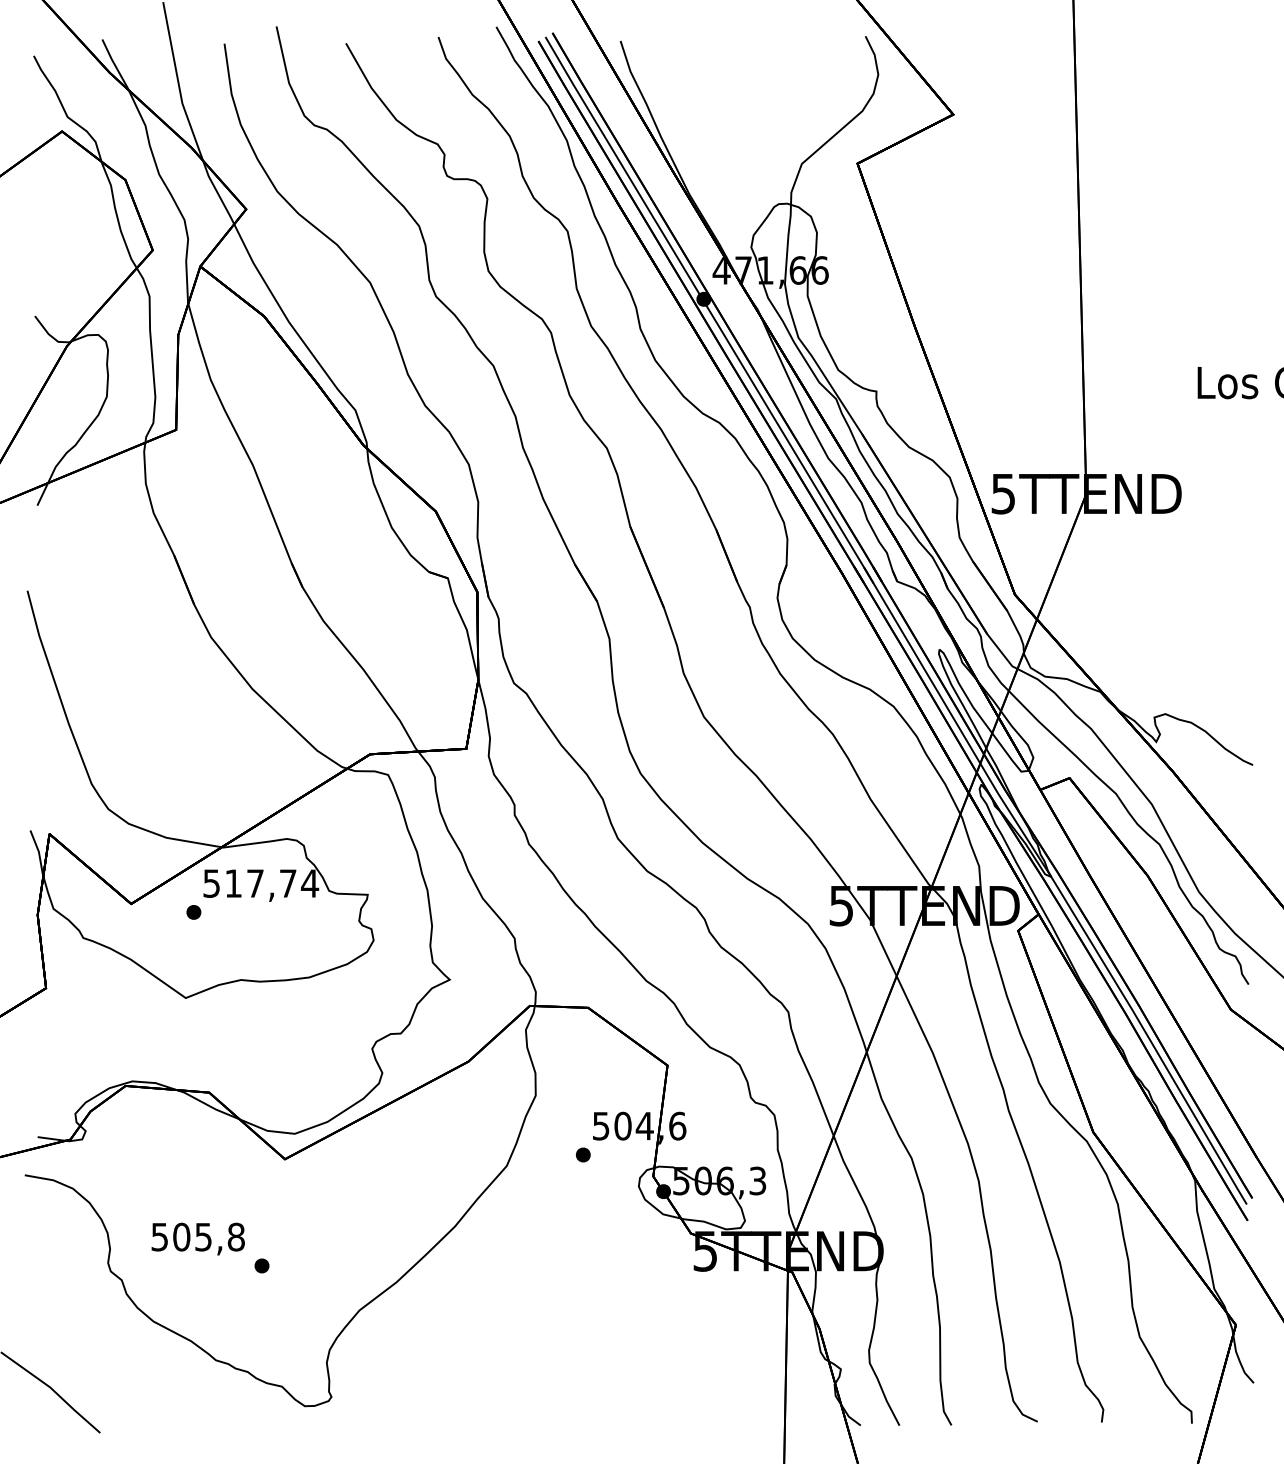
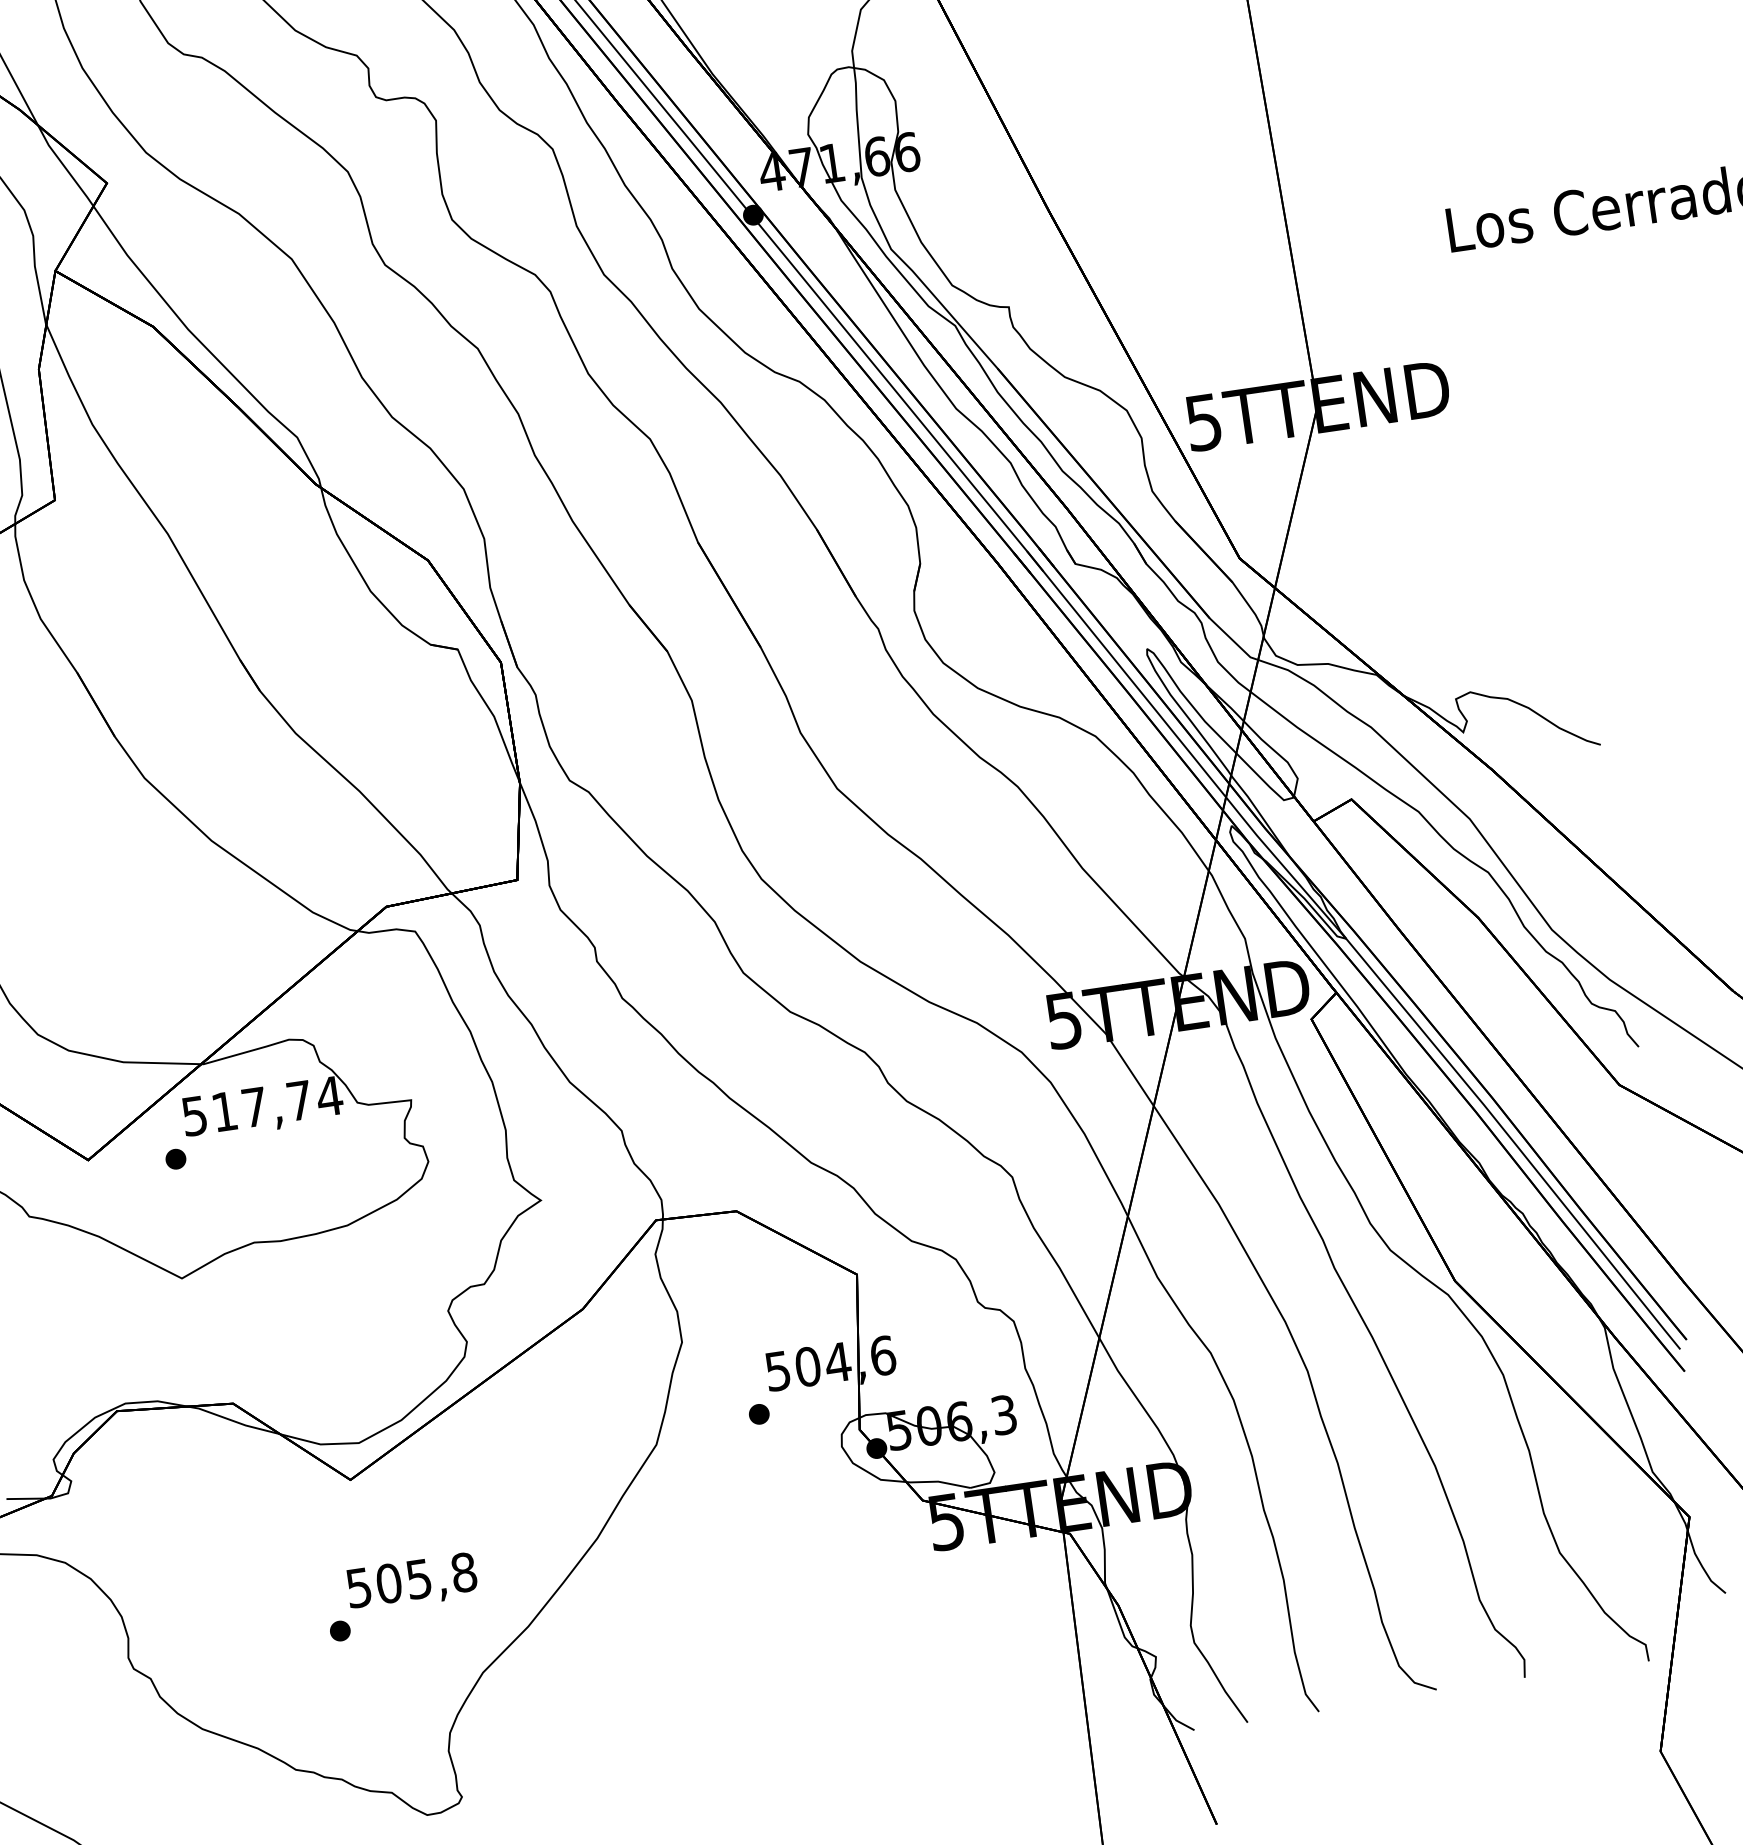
text: (197, 1238) -> (410, 1582), moved

